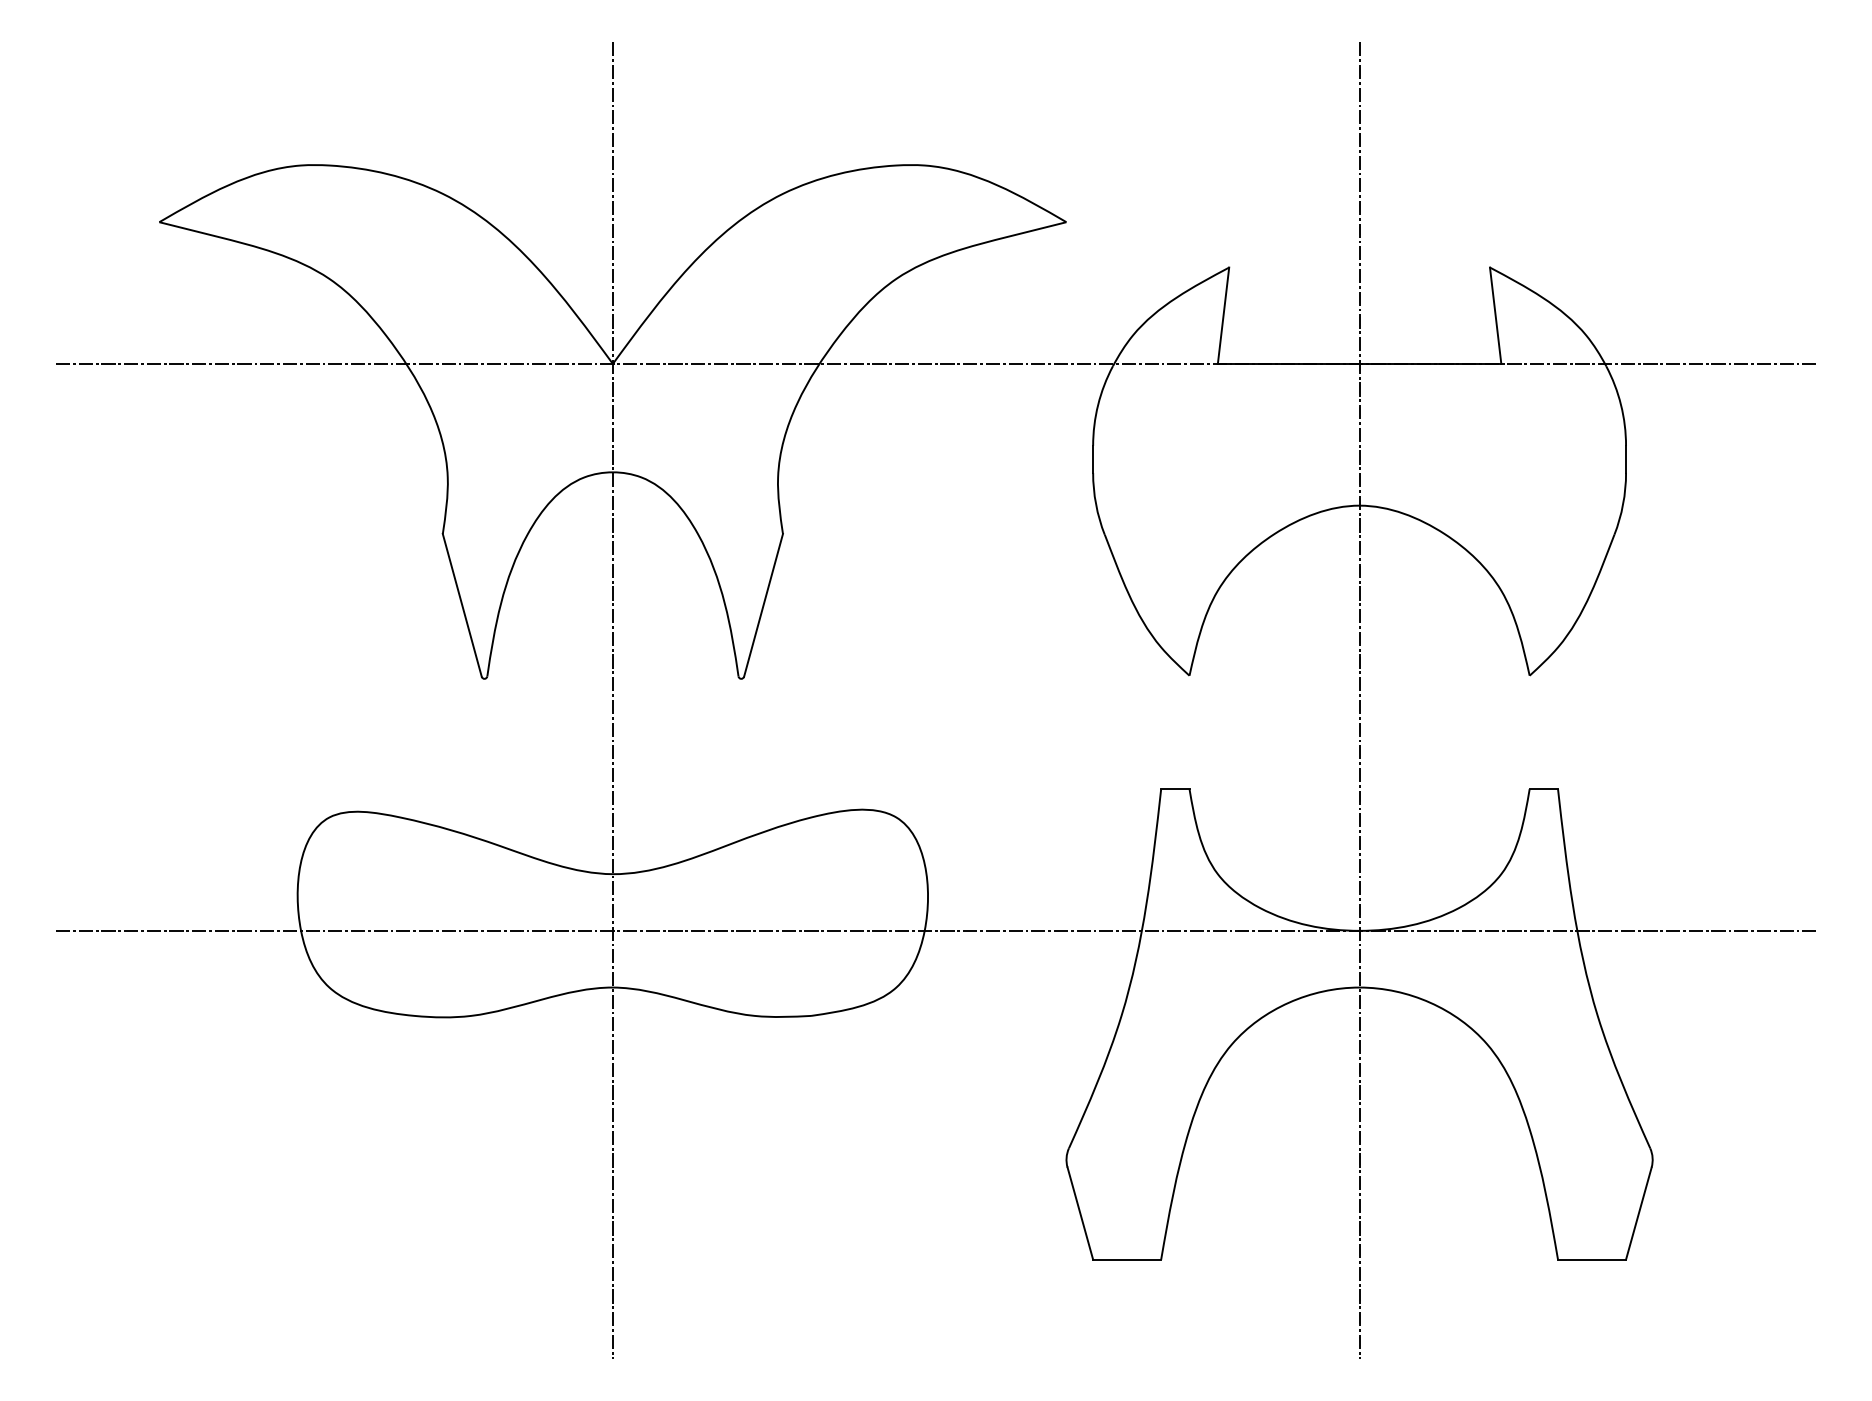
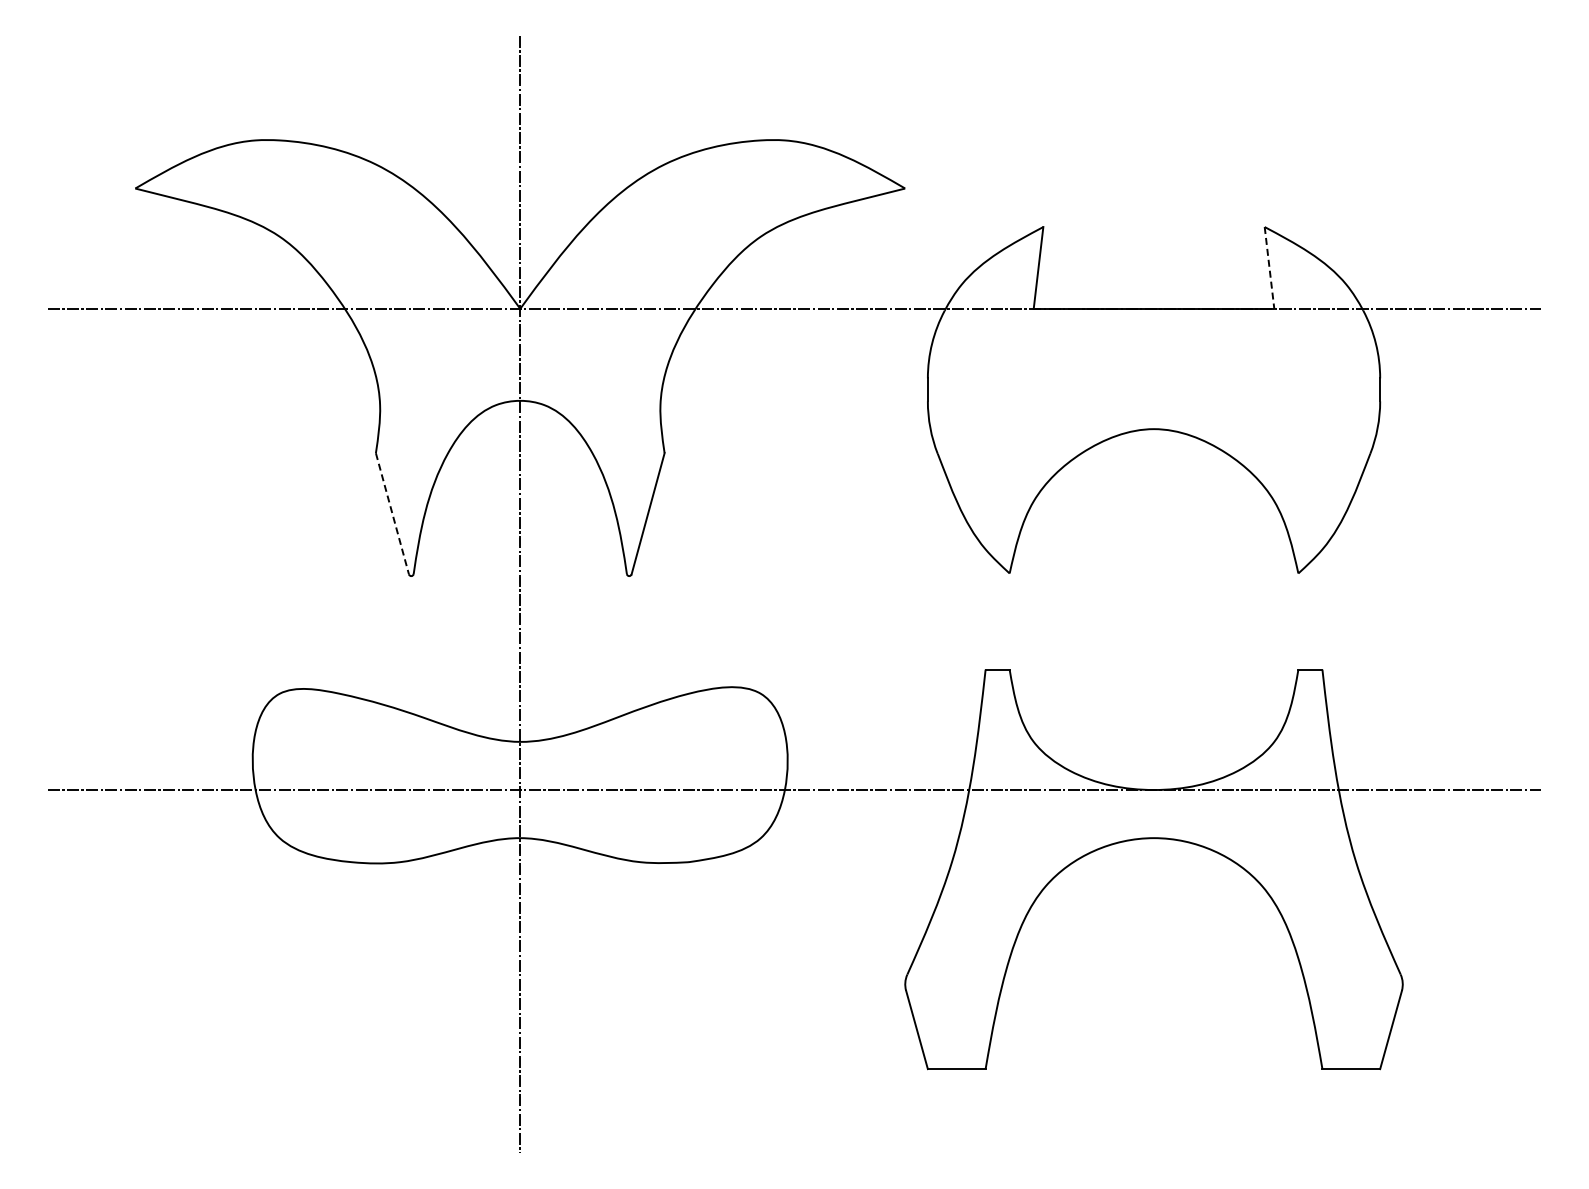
line: (1495, 316) -> (1269, 268), solid -> dashed
line: (462, 605) -> (392, 513), solid -> dashed
line: (1360, 700) -> (1154, 594), removed

